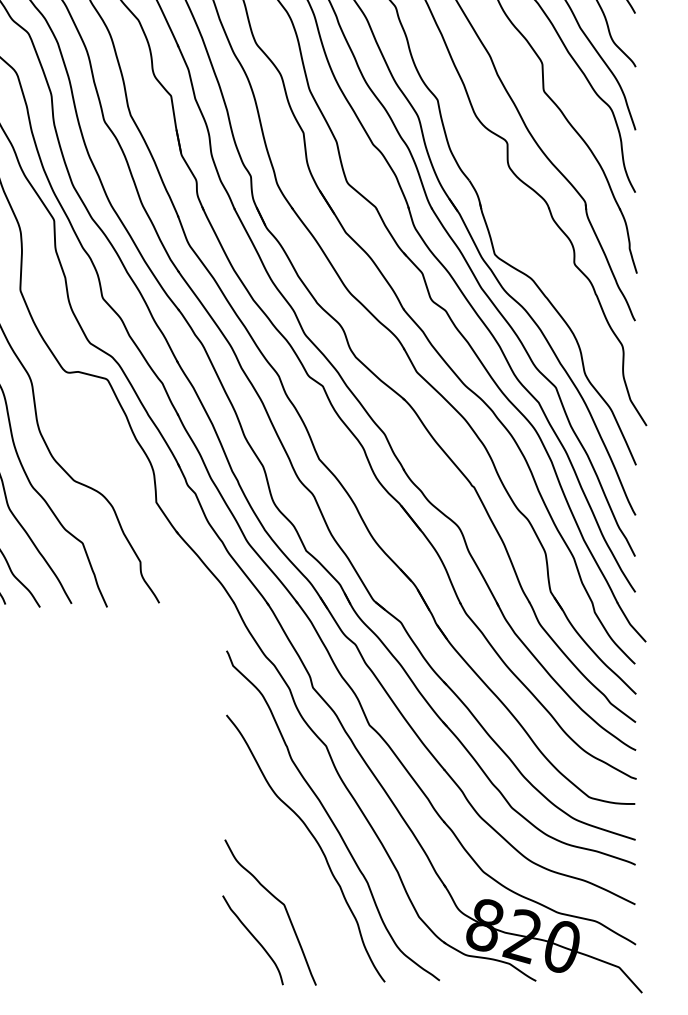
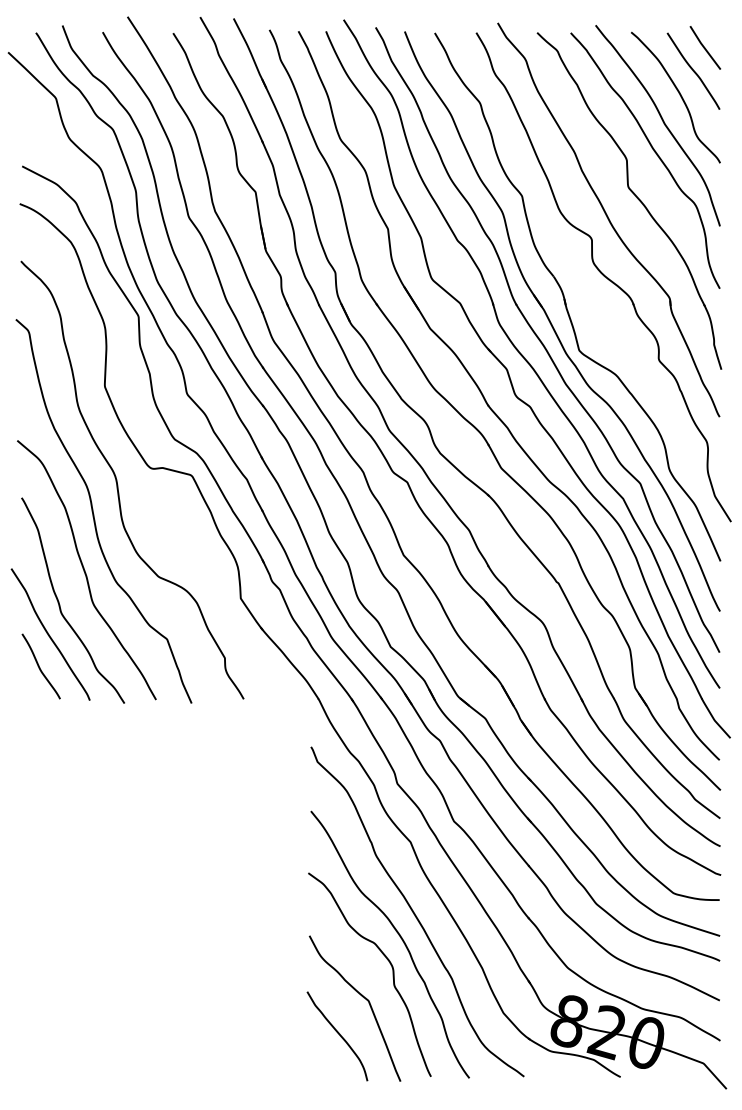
curve: (302, 863) -> (386, 959), added

